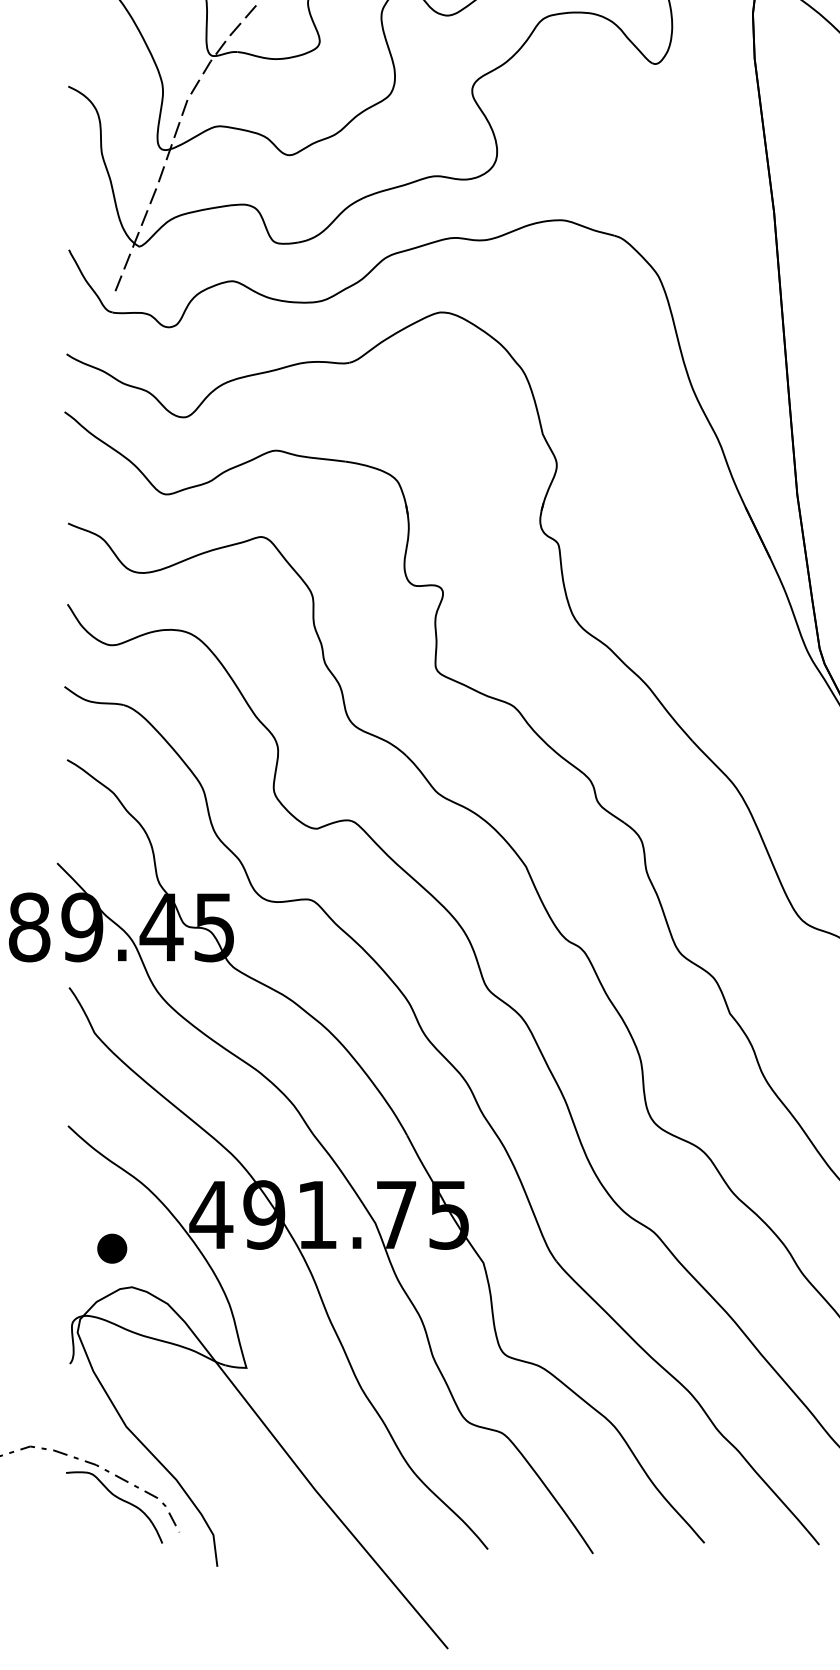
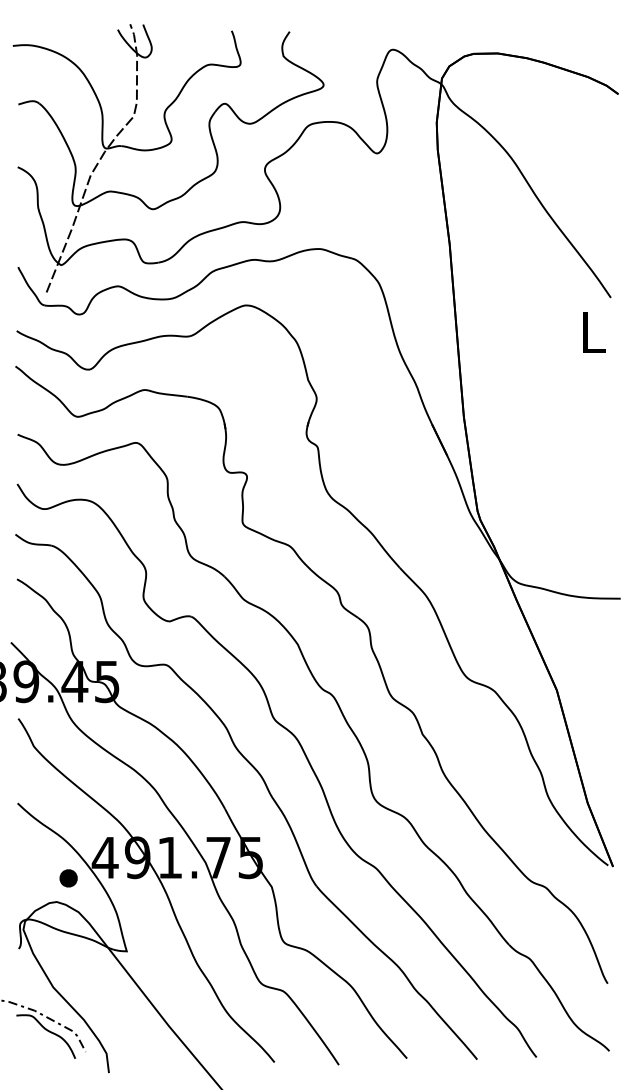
part: (111, 1248) -> (68, 878), moved

